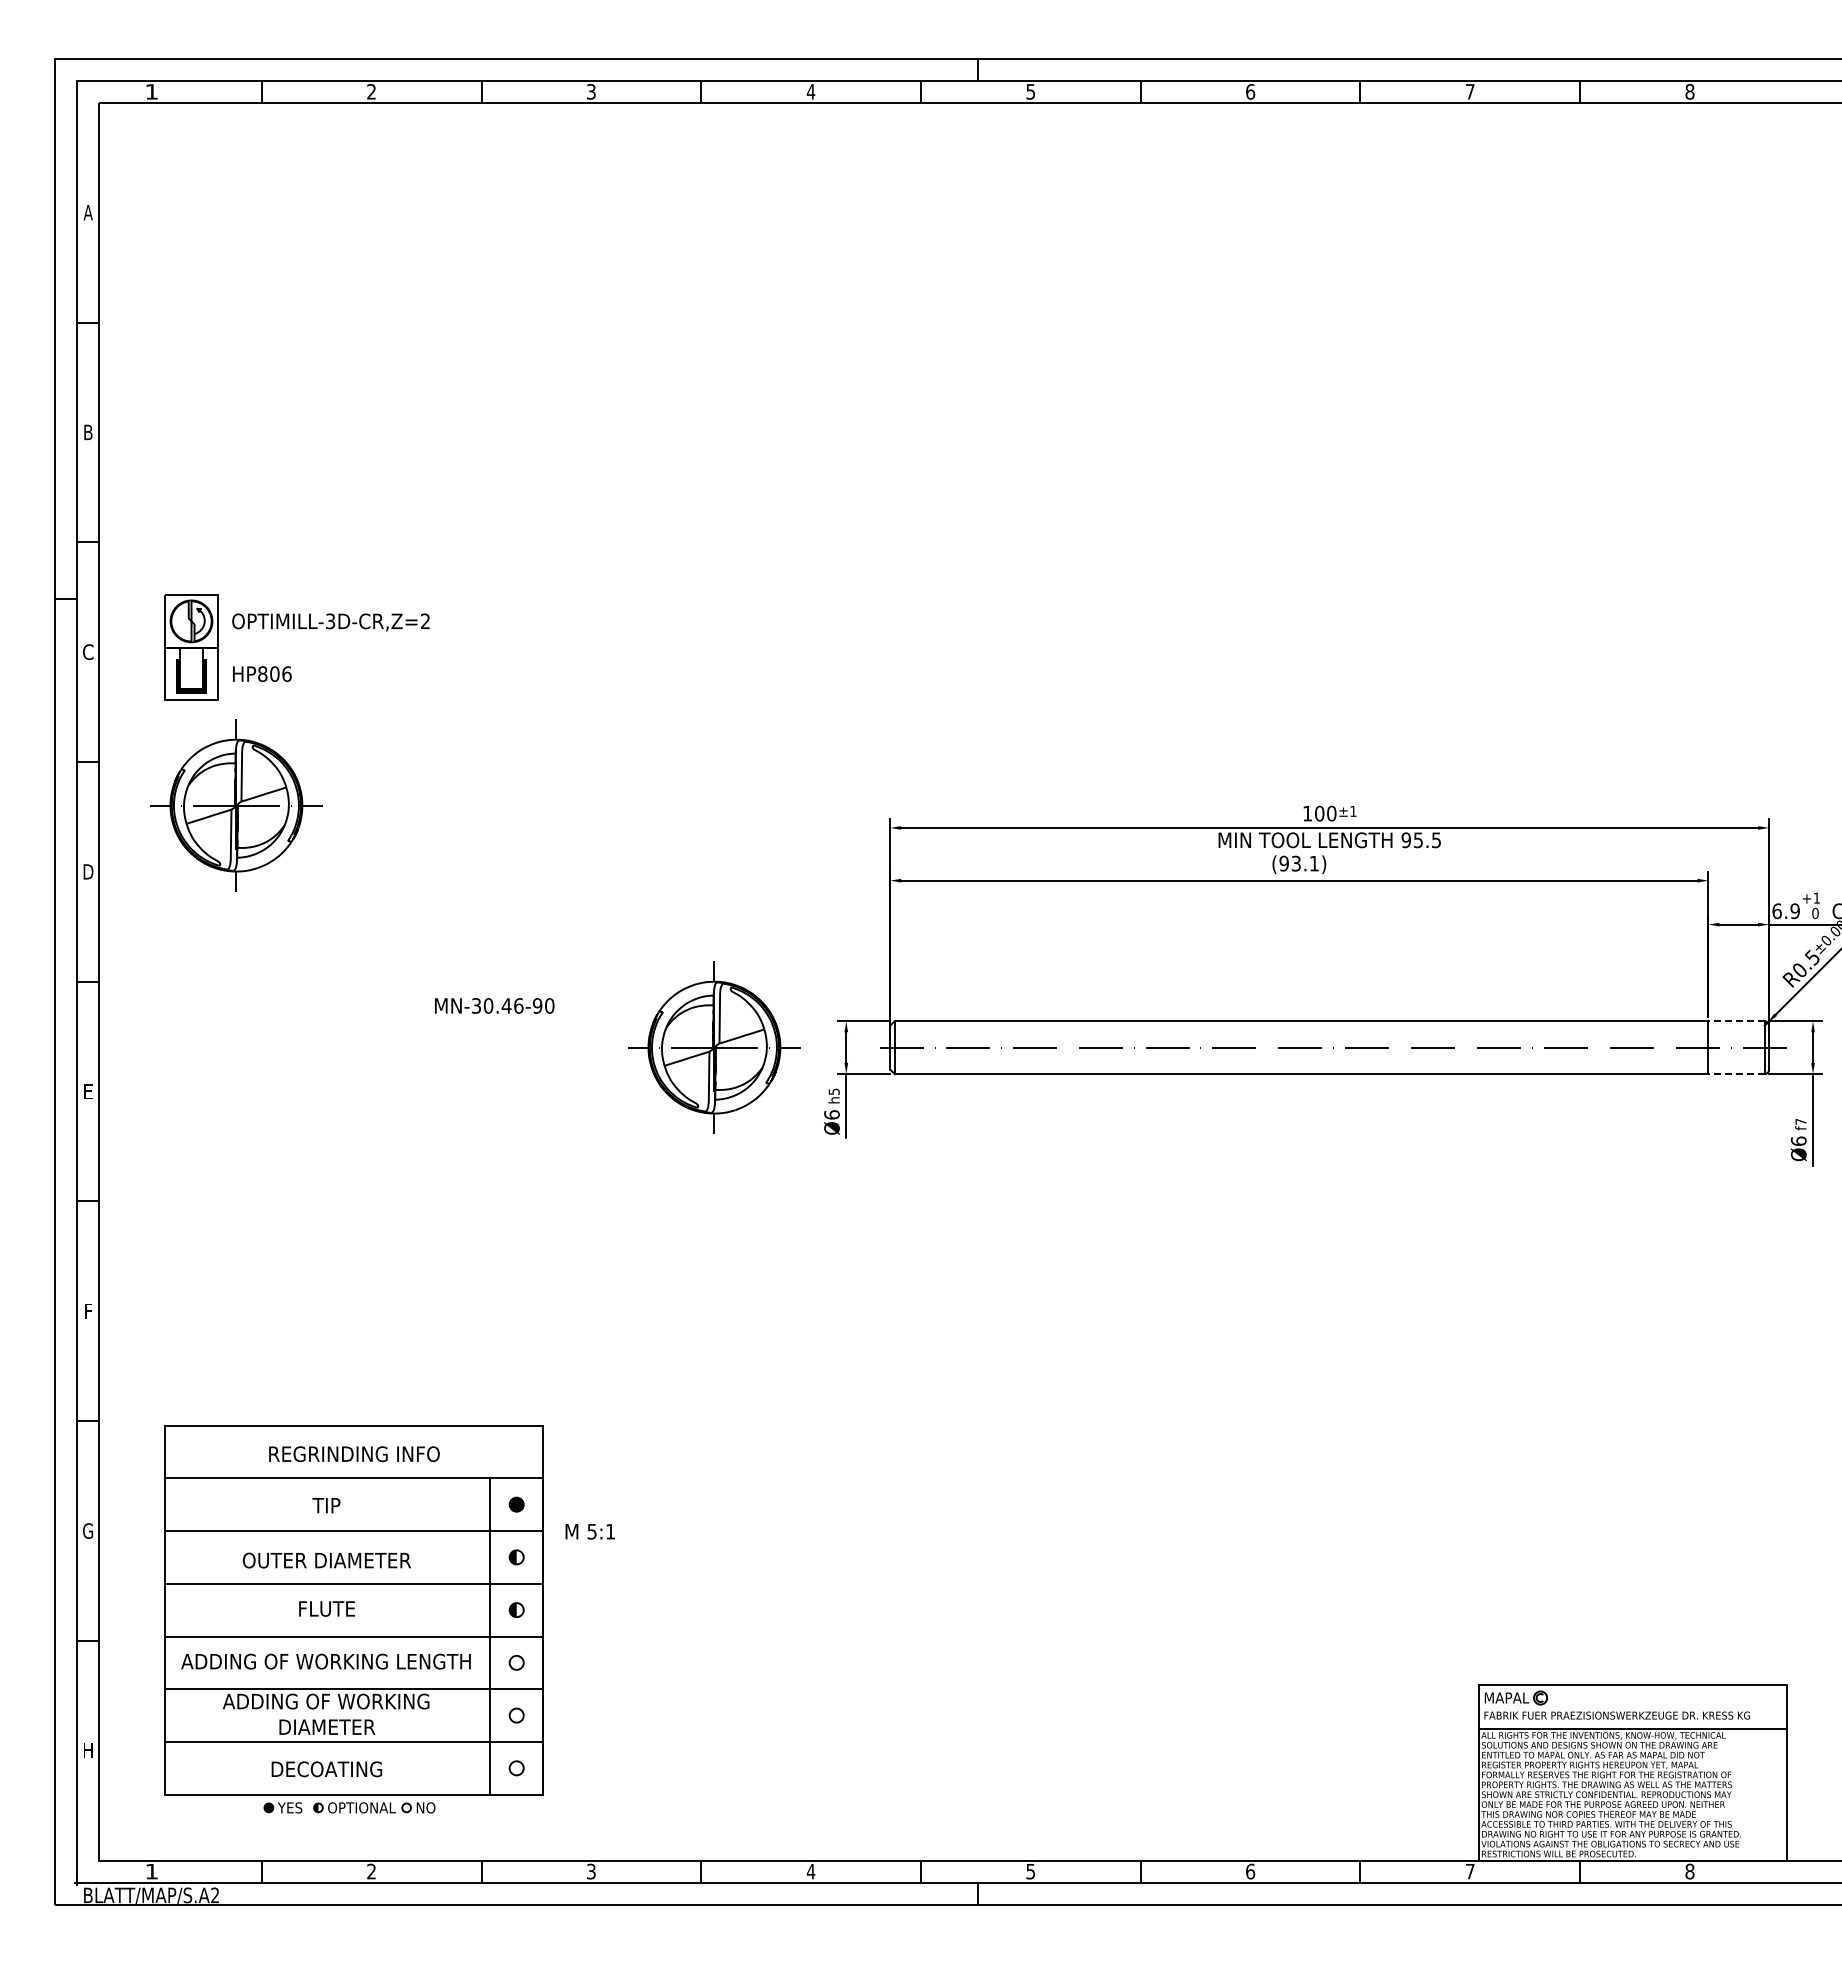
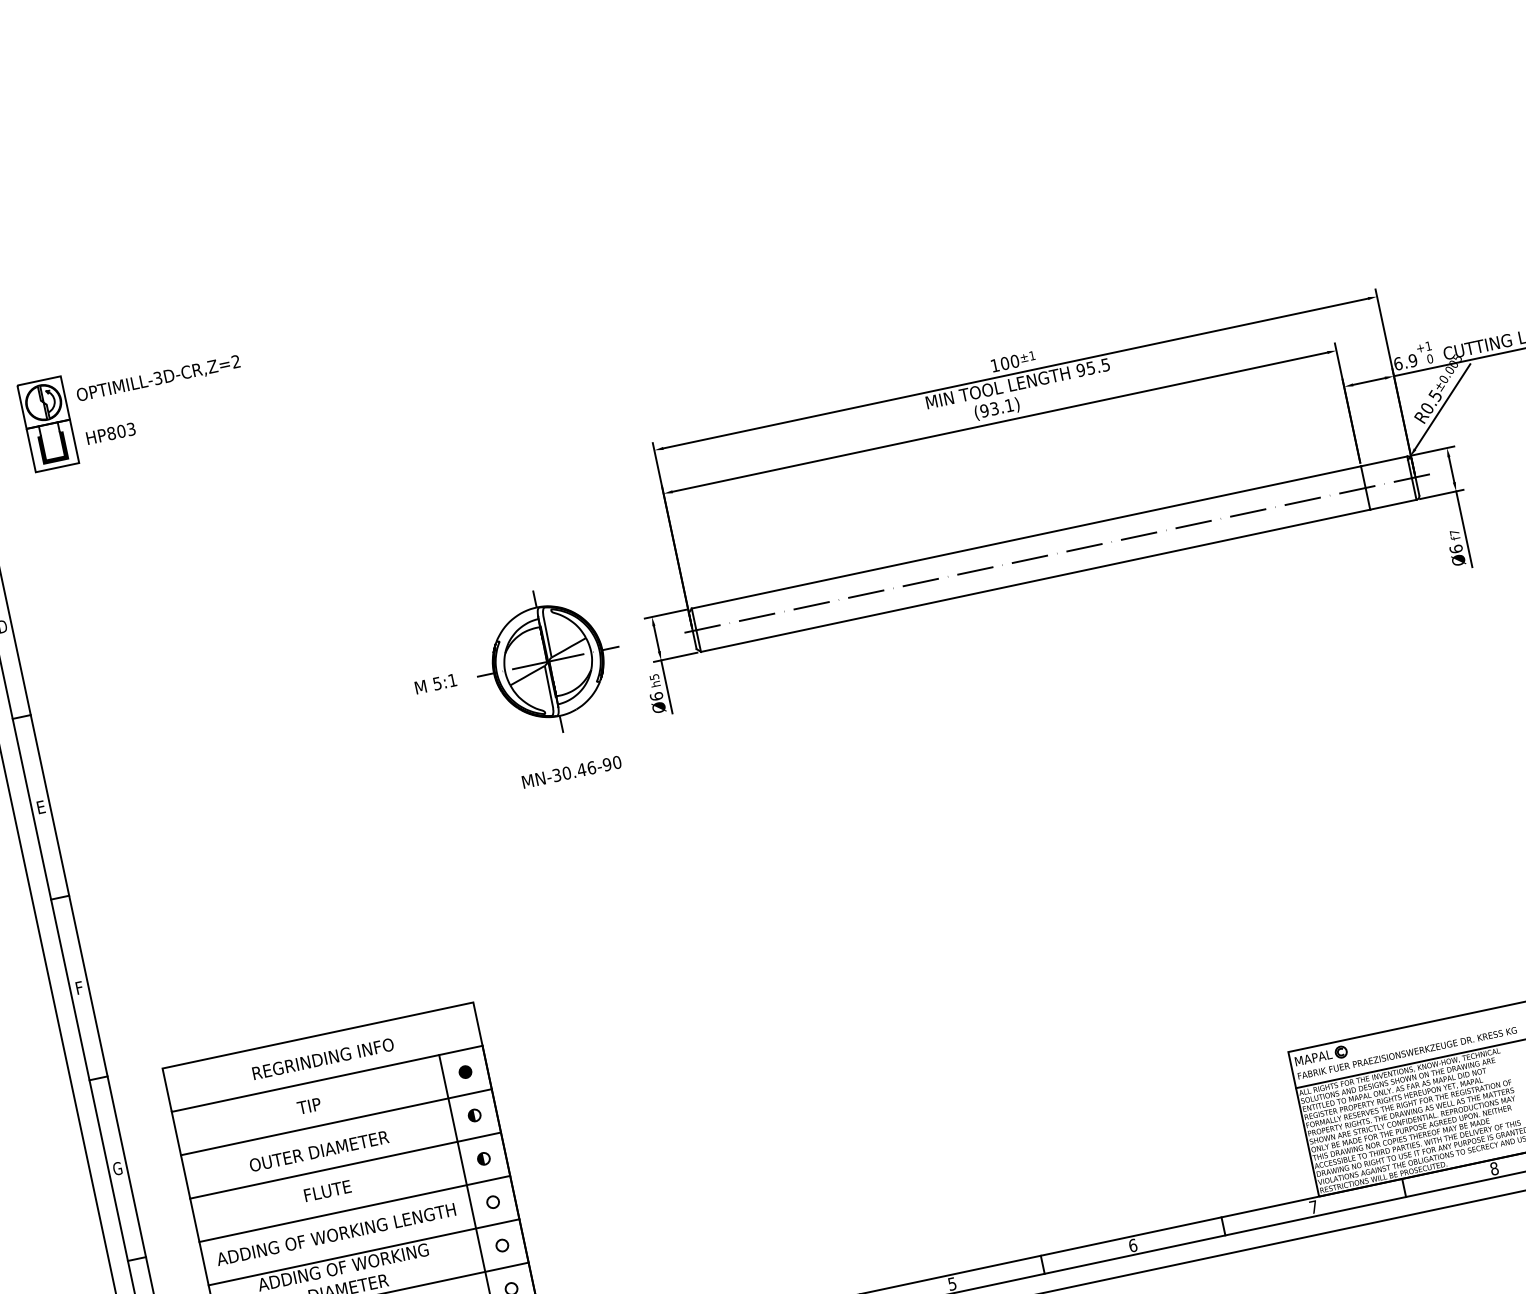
text: (286, 673) -> (130, 428), HP806 -> HP803
part: (236, 805) -> (112, 546), removed
text: (494, 1005) -> (571, 771), moved
line: (1736, 1021) -> (1384, 461), dashed -> solid
line: (1736, 1074) -> (1393, 505), dashed -> solid
text: (589, 1531) -> (435, 683), moved

